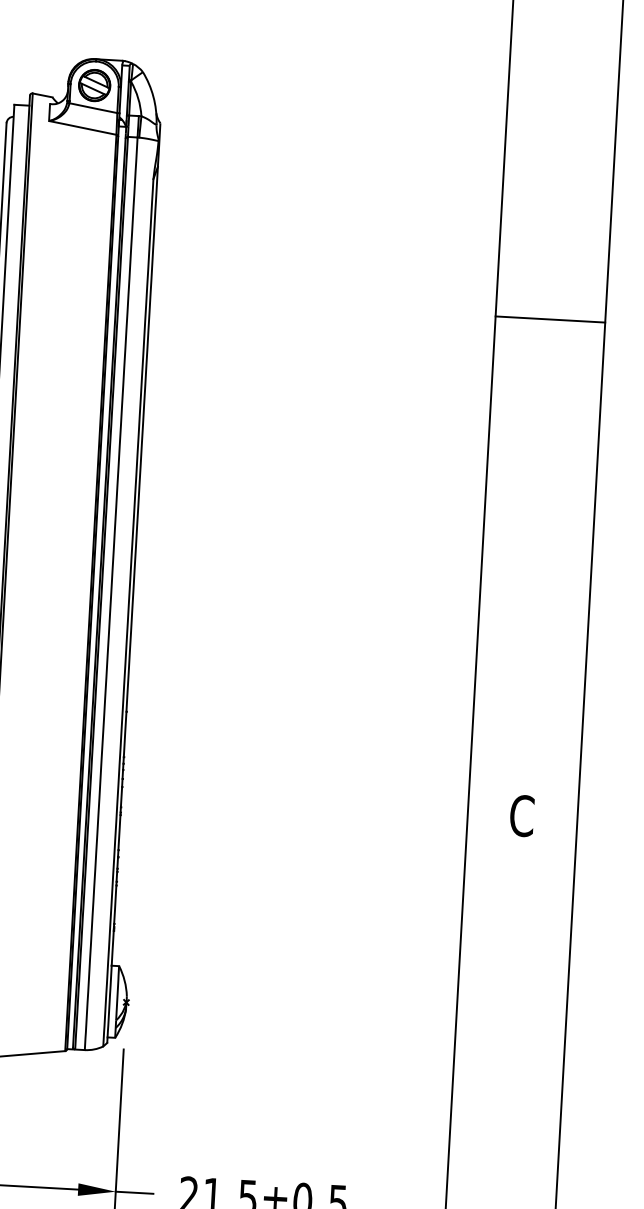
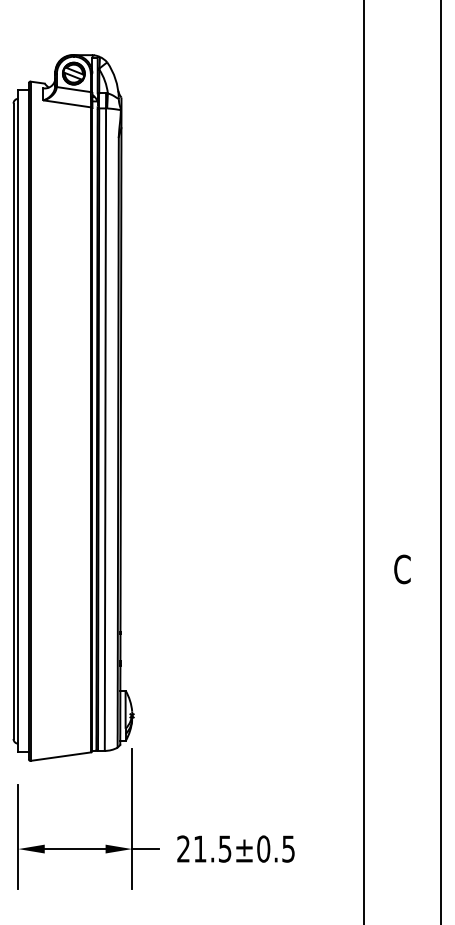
line: (549, 318) -> (402, 219), removed

